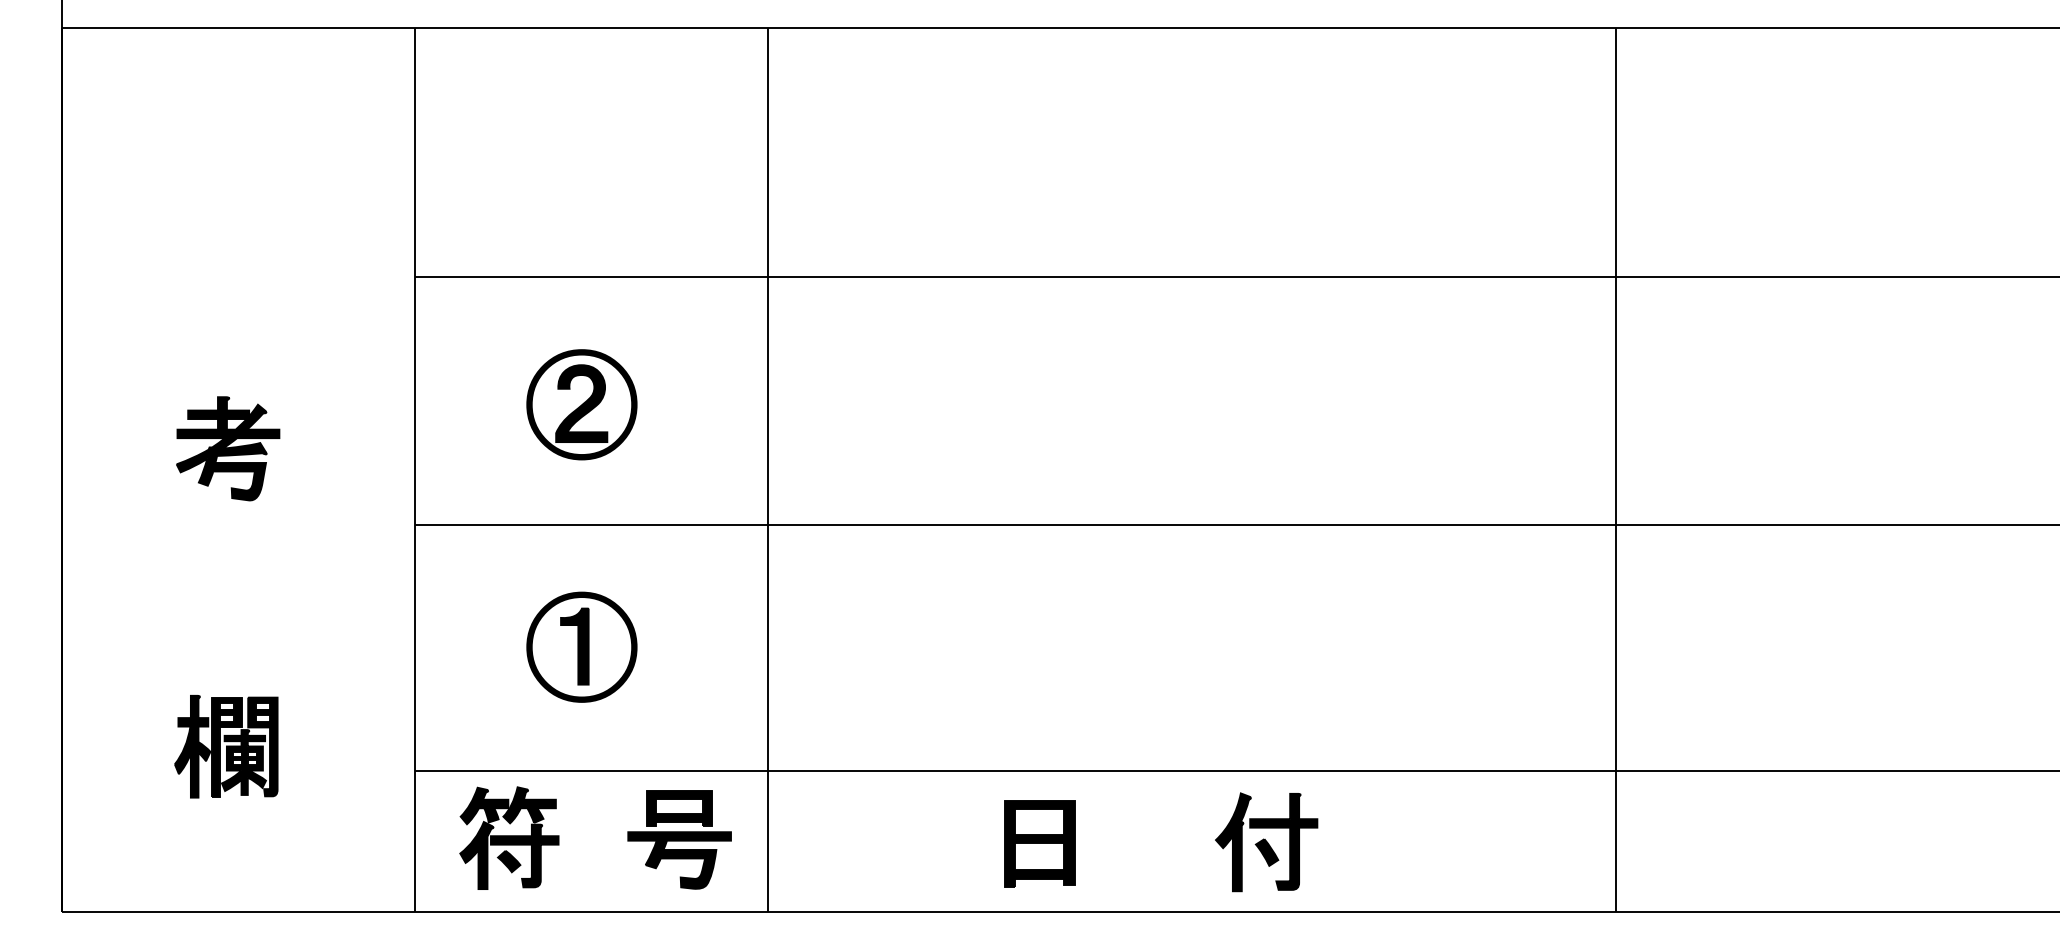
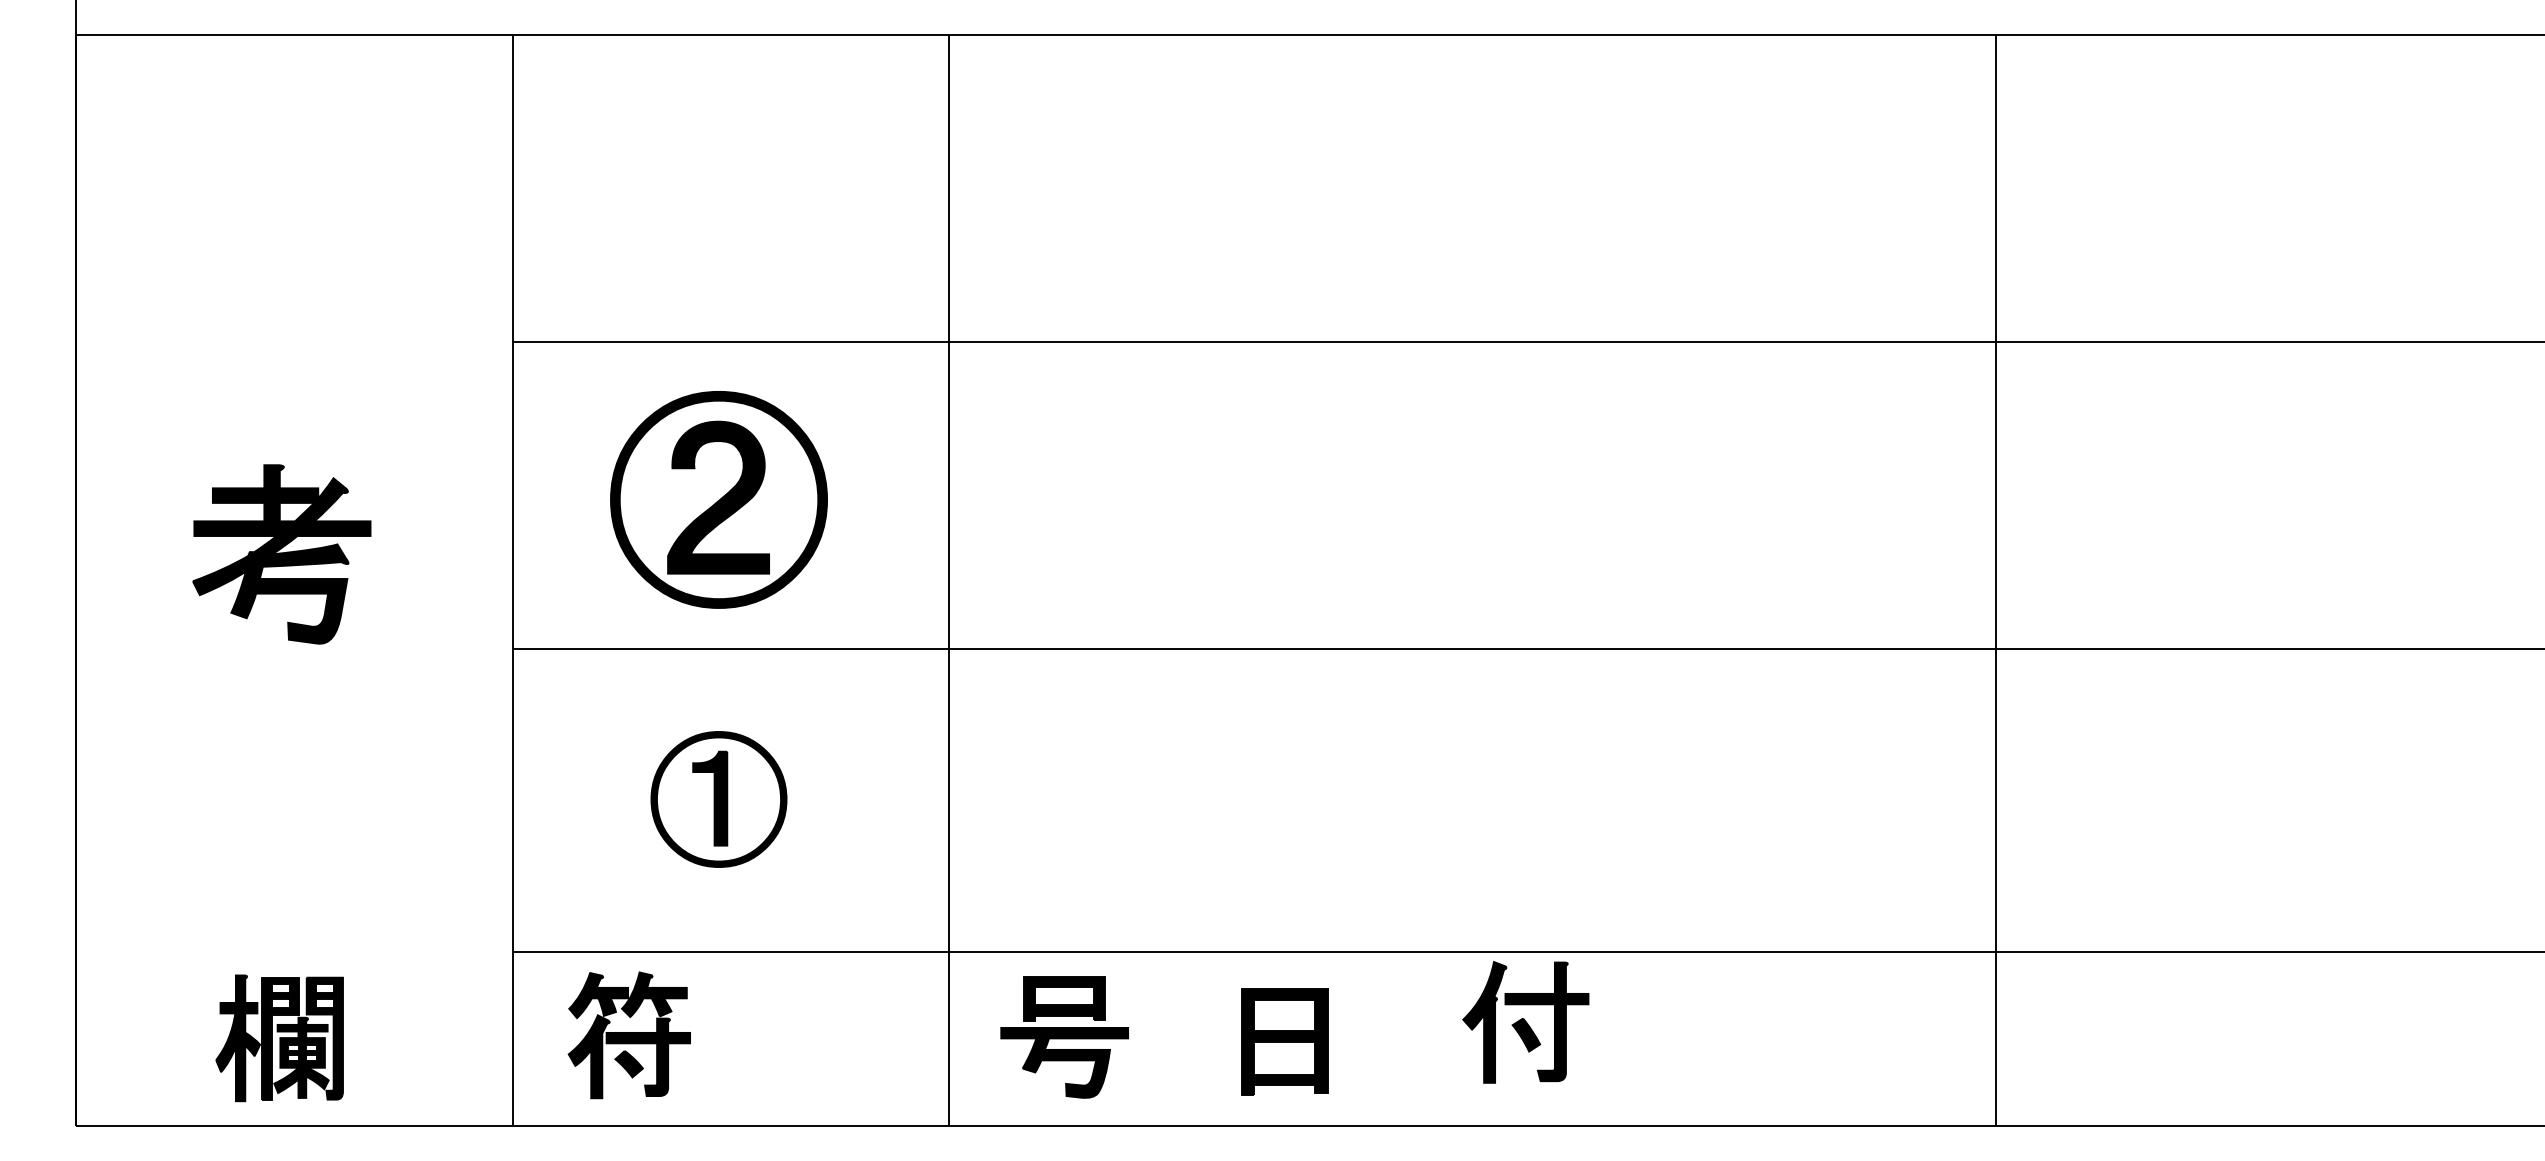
part: (581, 404) -> (718, 499), size x1.6
part: (227, 448) -> (281, 553), size x1.4
part: (226, 746) -> (279, 1038), moved
part: (679, 839) -> (1064, 1037), moved
part: (1266, 842) -> (1525, 1022), moved

